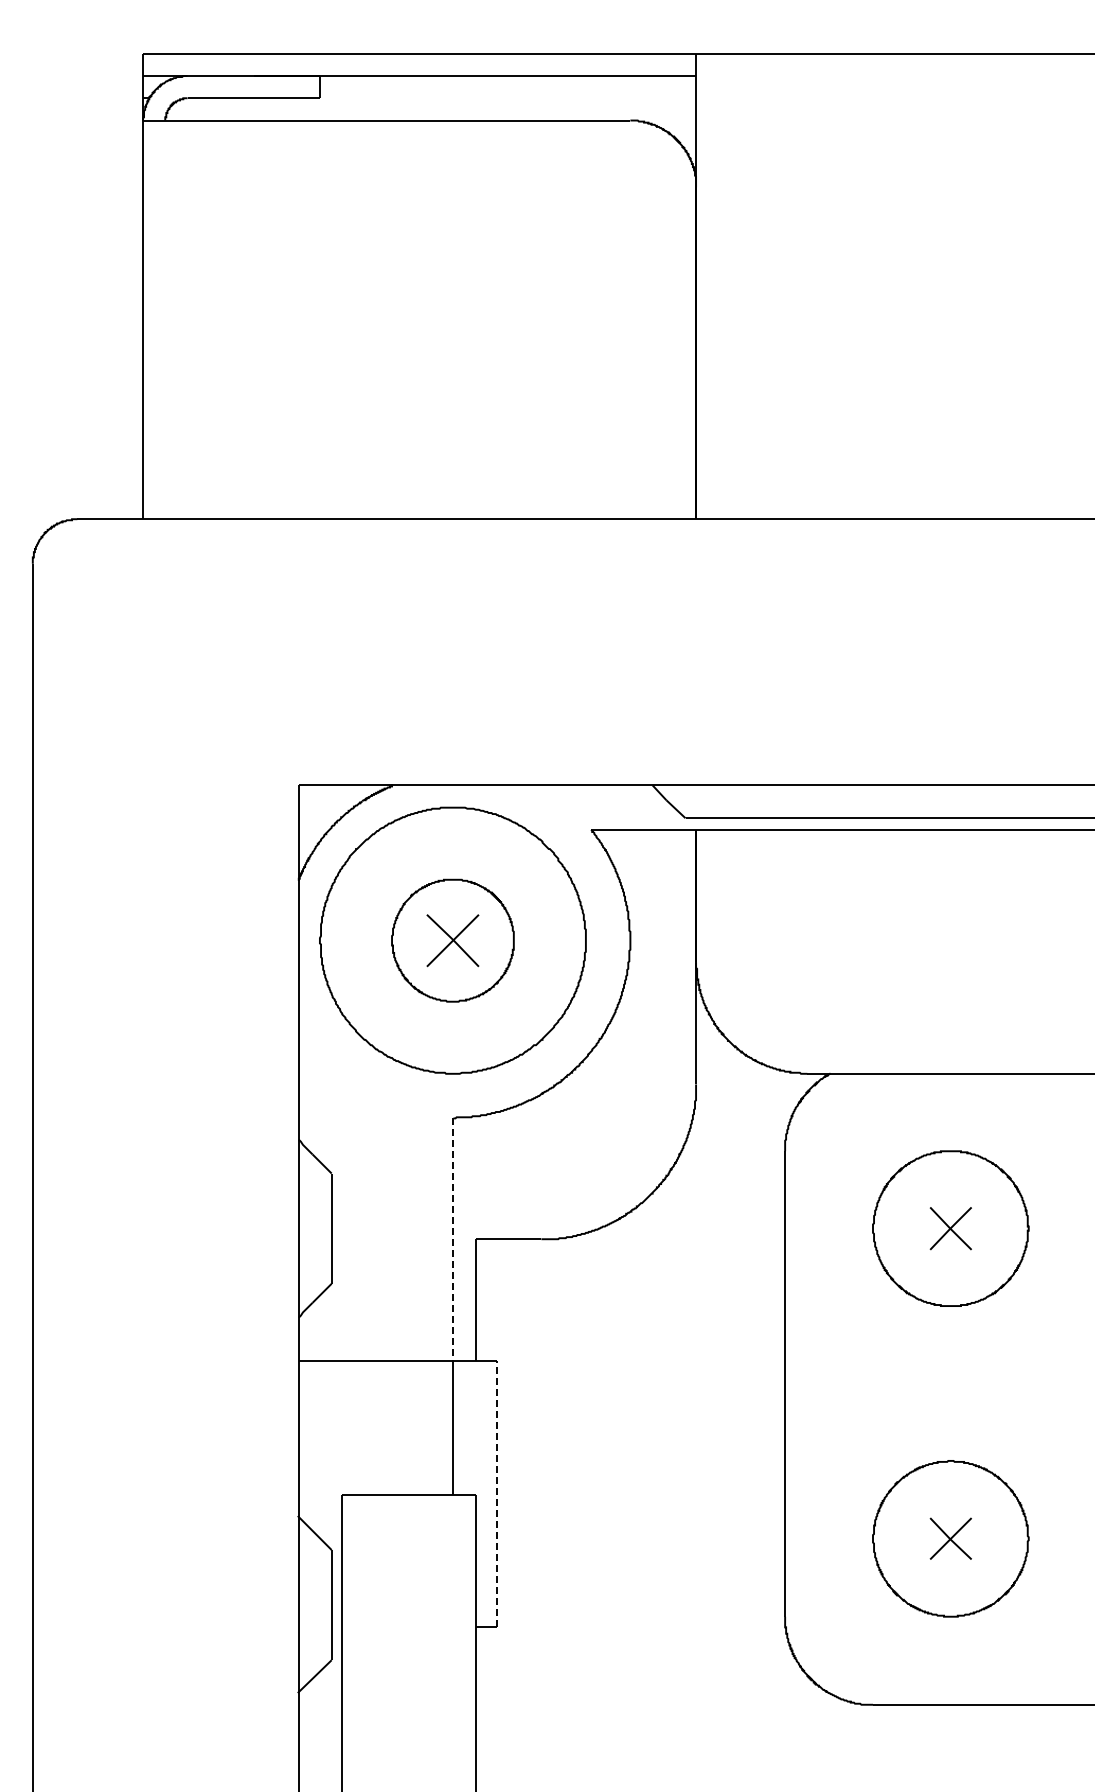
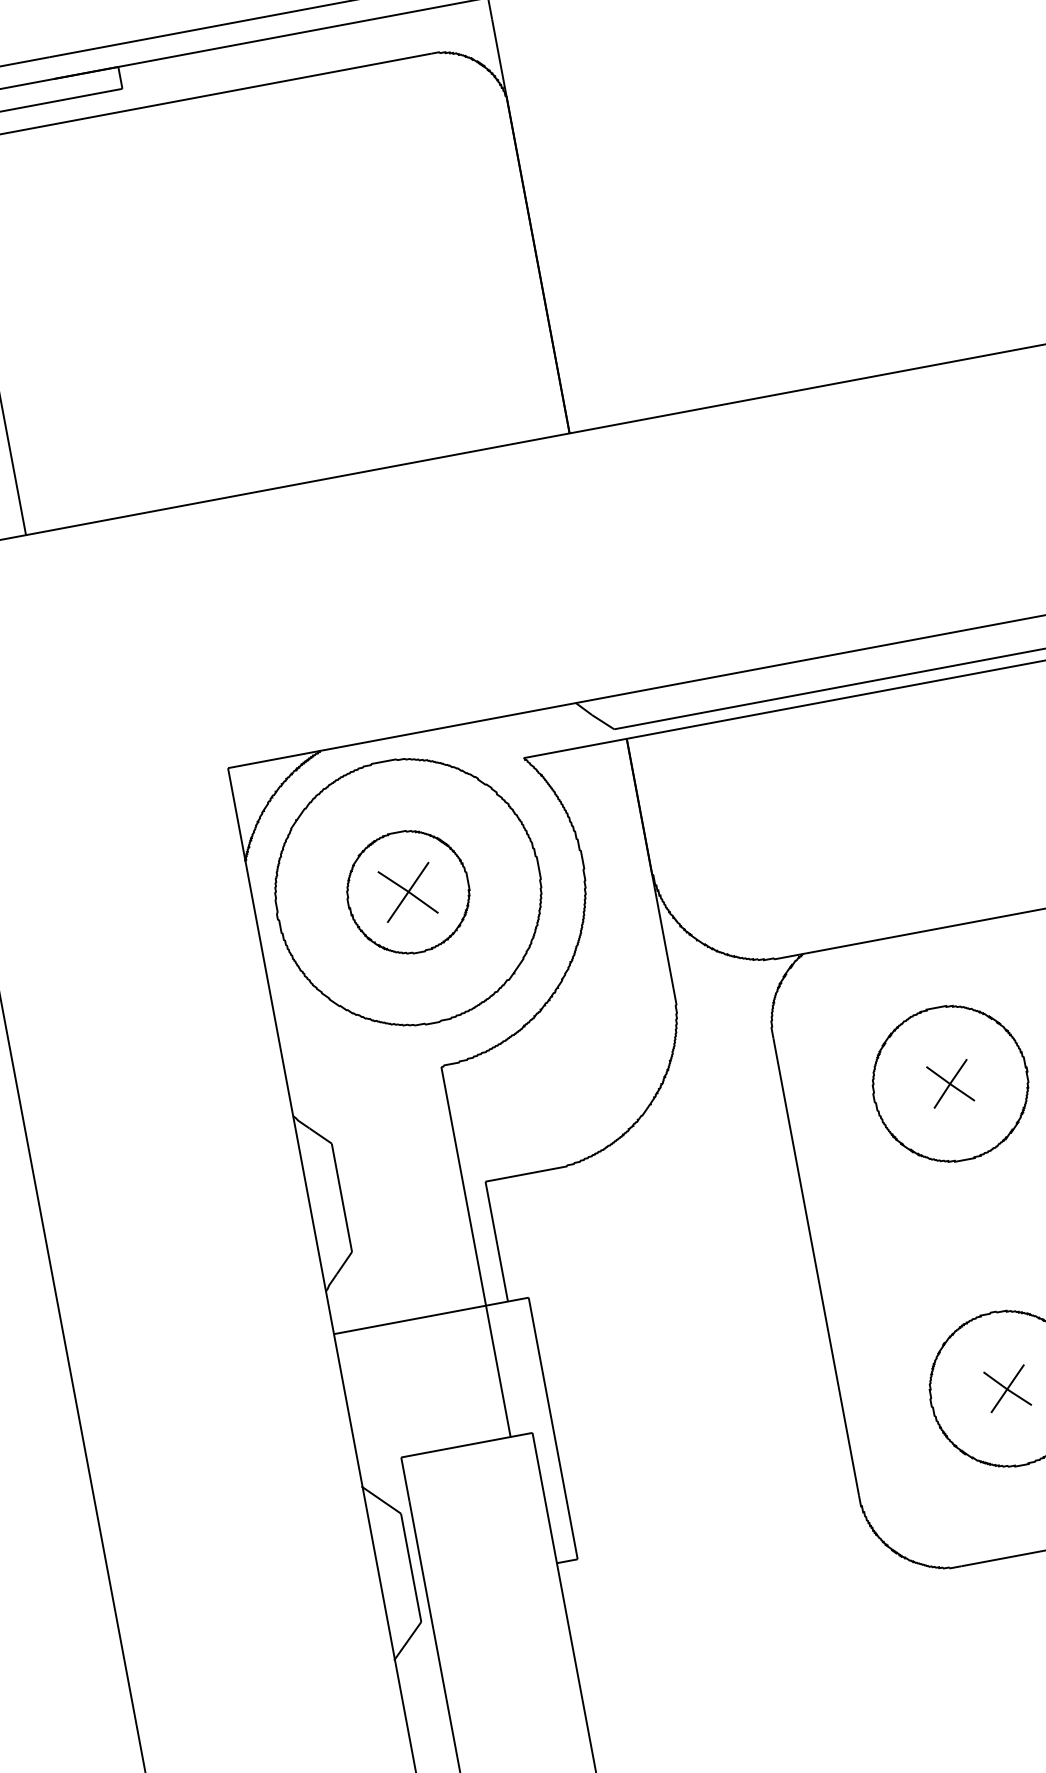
line: (453, 1240) -> (463, 1187), dashed -> solid
line: (496, 1493) -> (552, 1427), dashed -> solid

